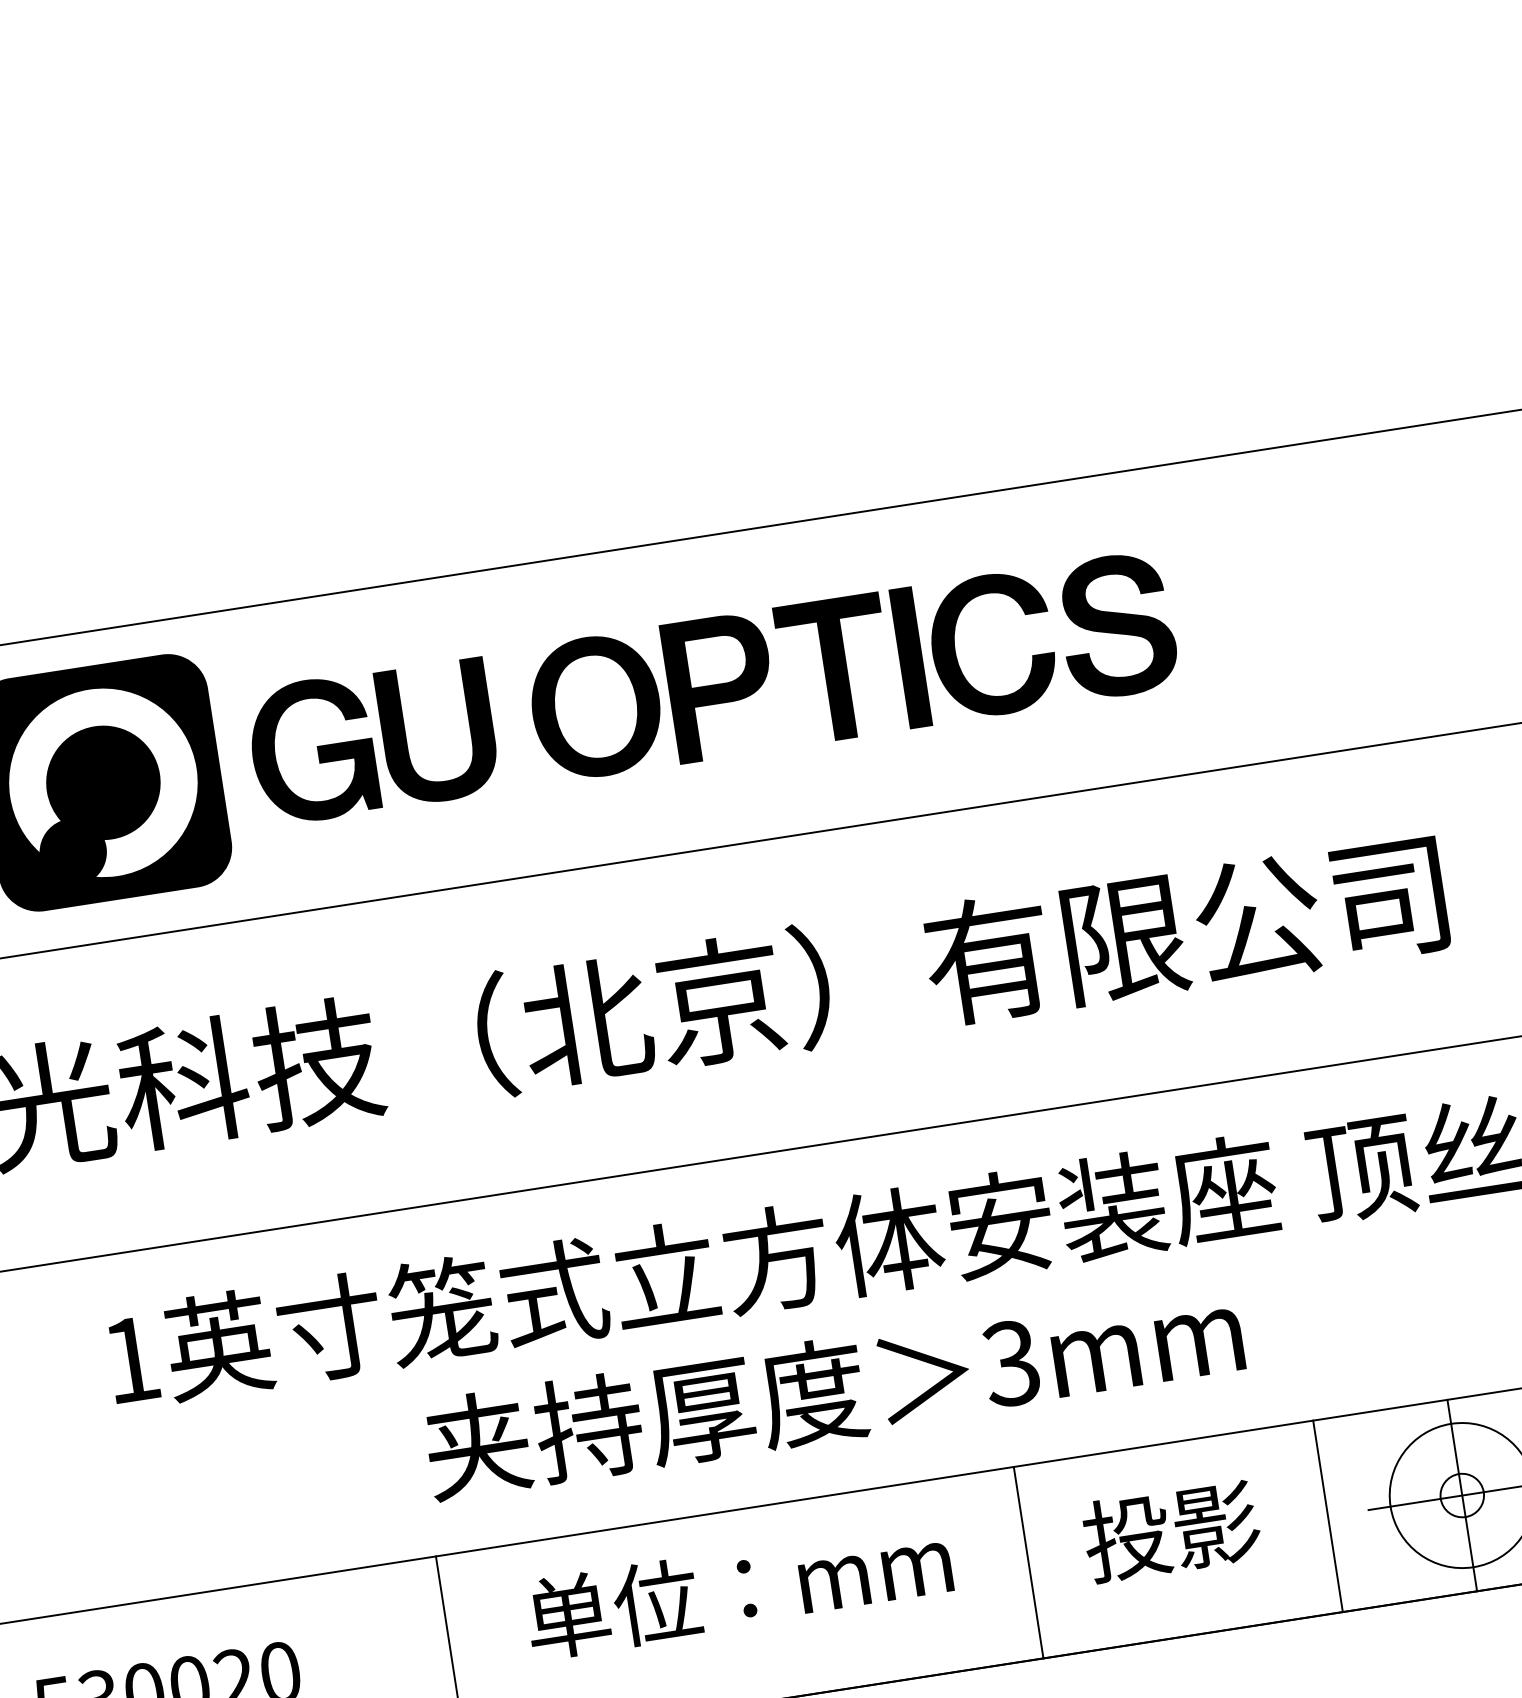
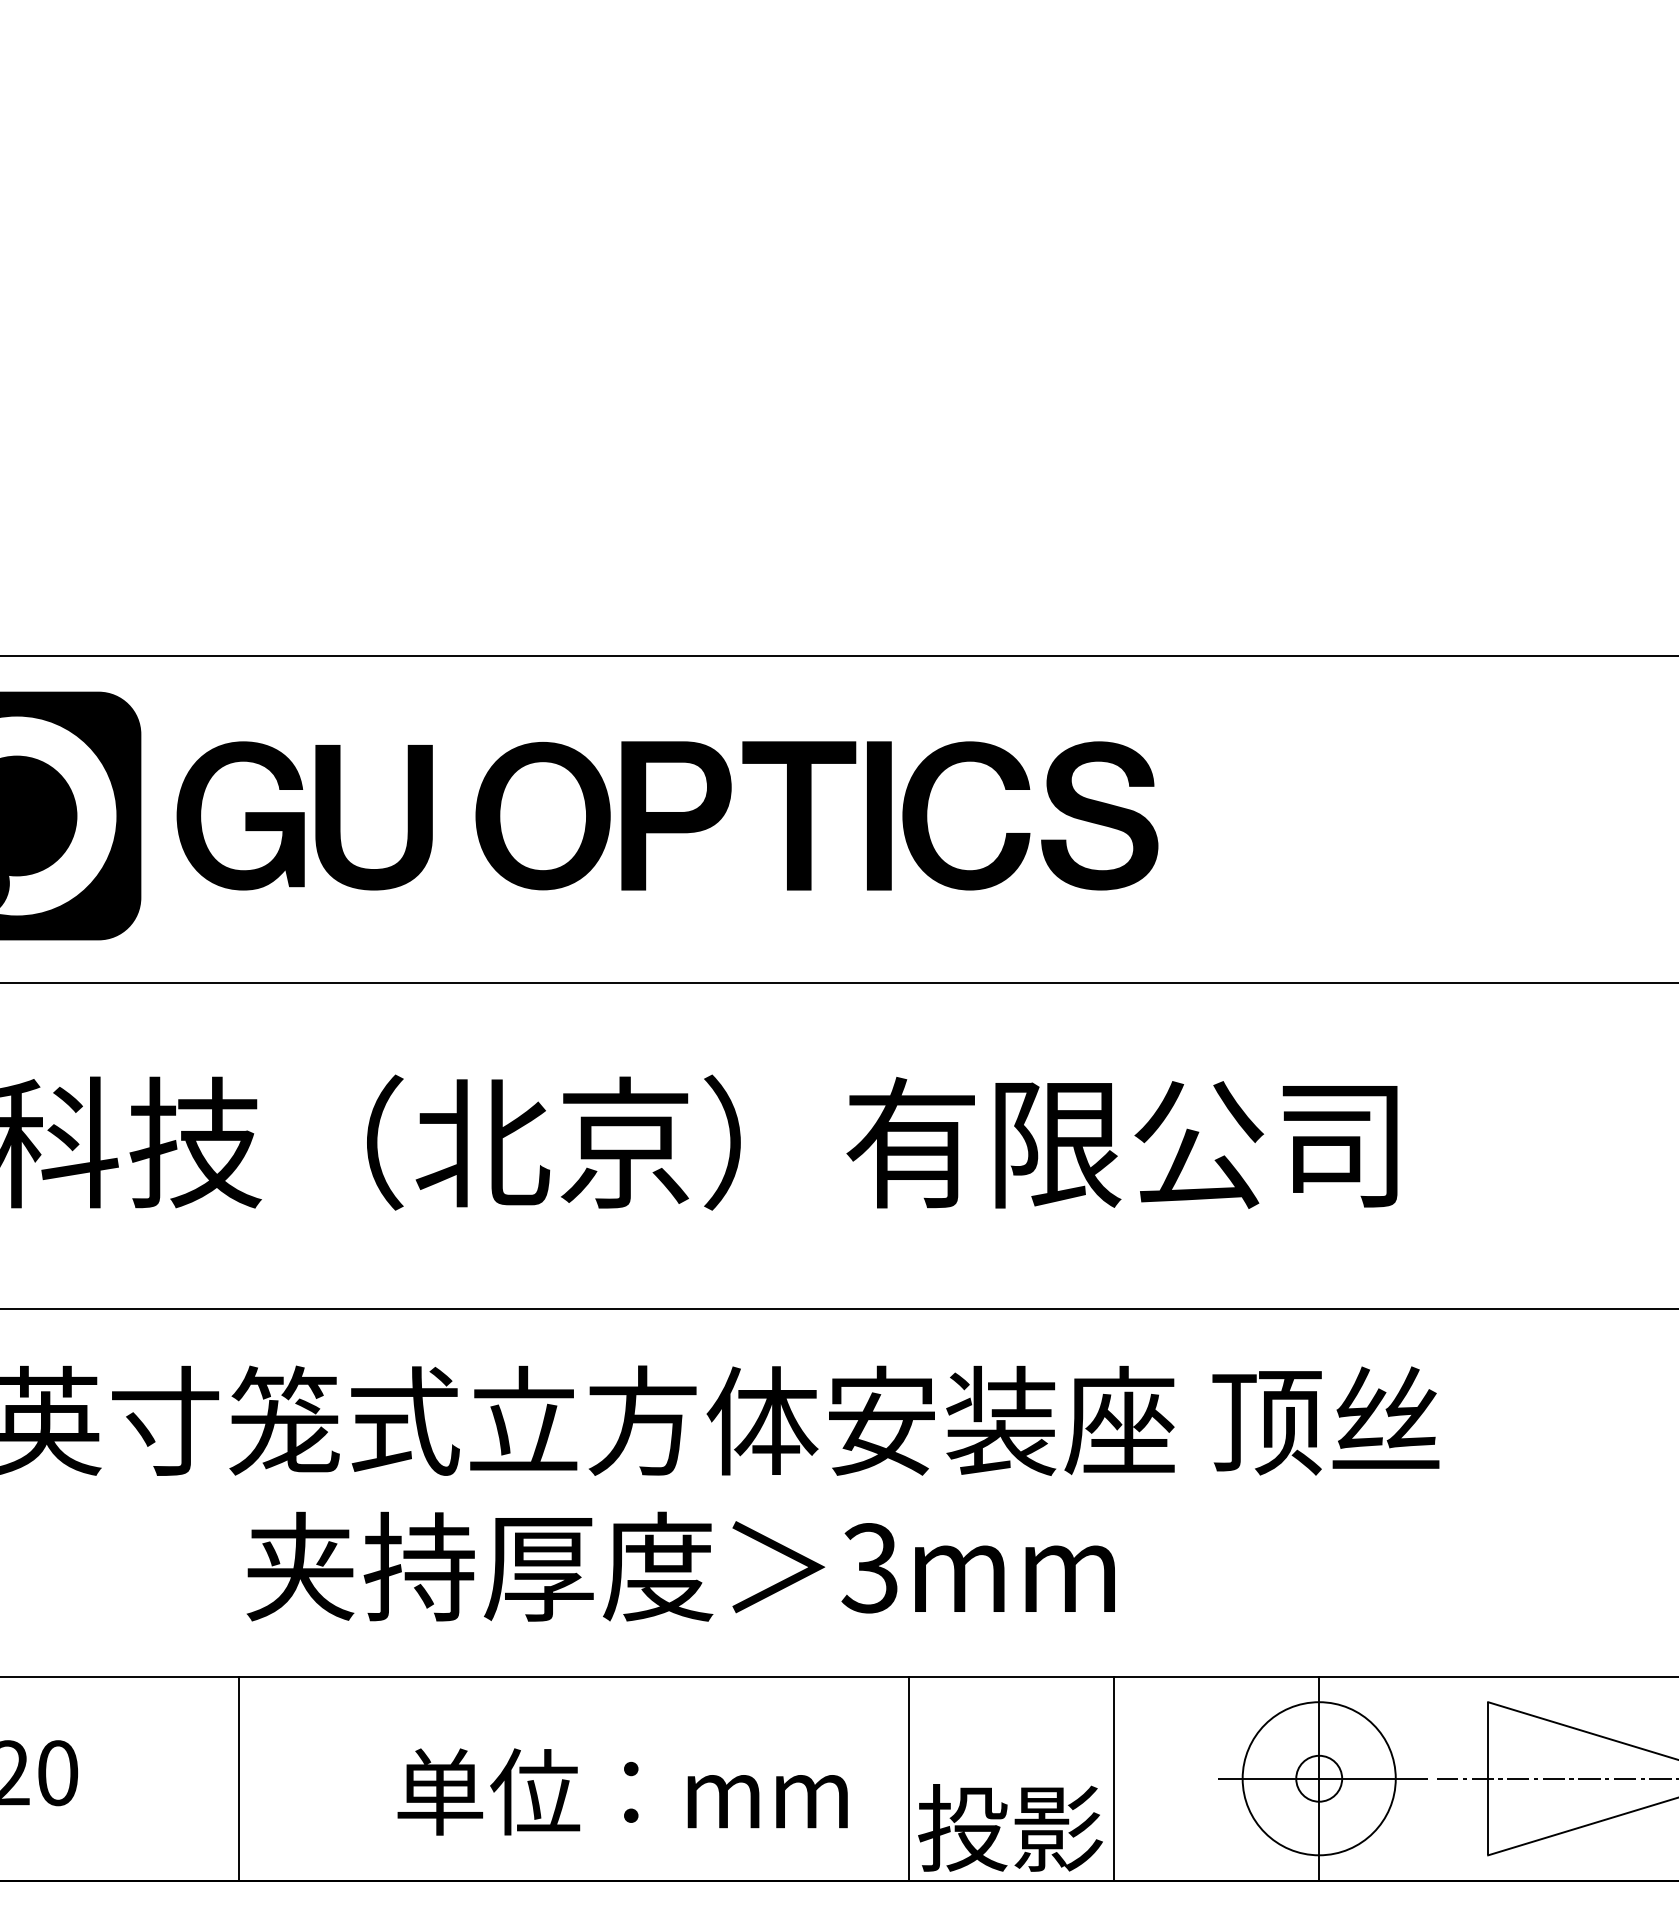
line: (1327, 1516) -> (1113, 1778), moved
text: (1171, 1530) -> (1010, 1827), moved
line: (1028, 1562) -> (909, 1778), moved
text: (738, 1589) -> (622, 1791), moved

